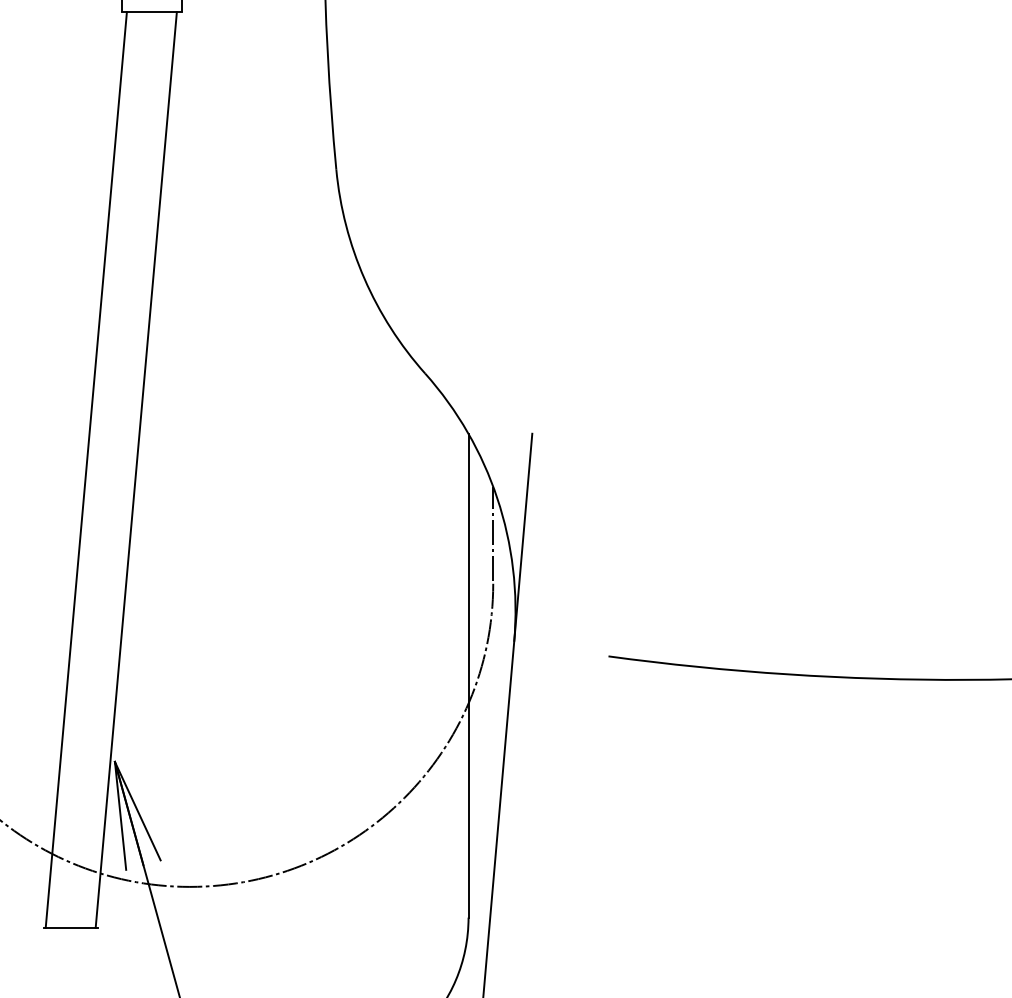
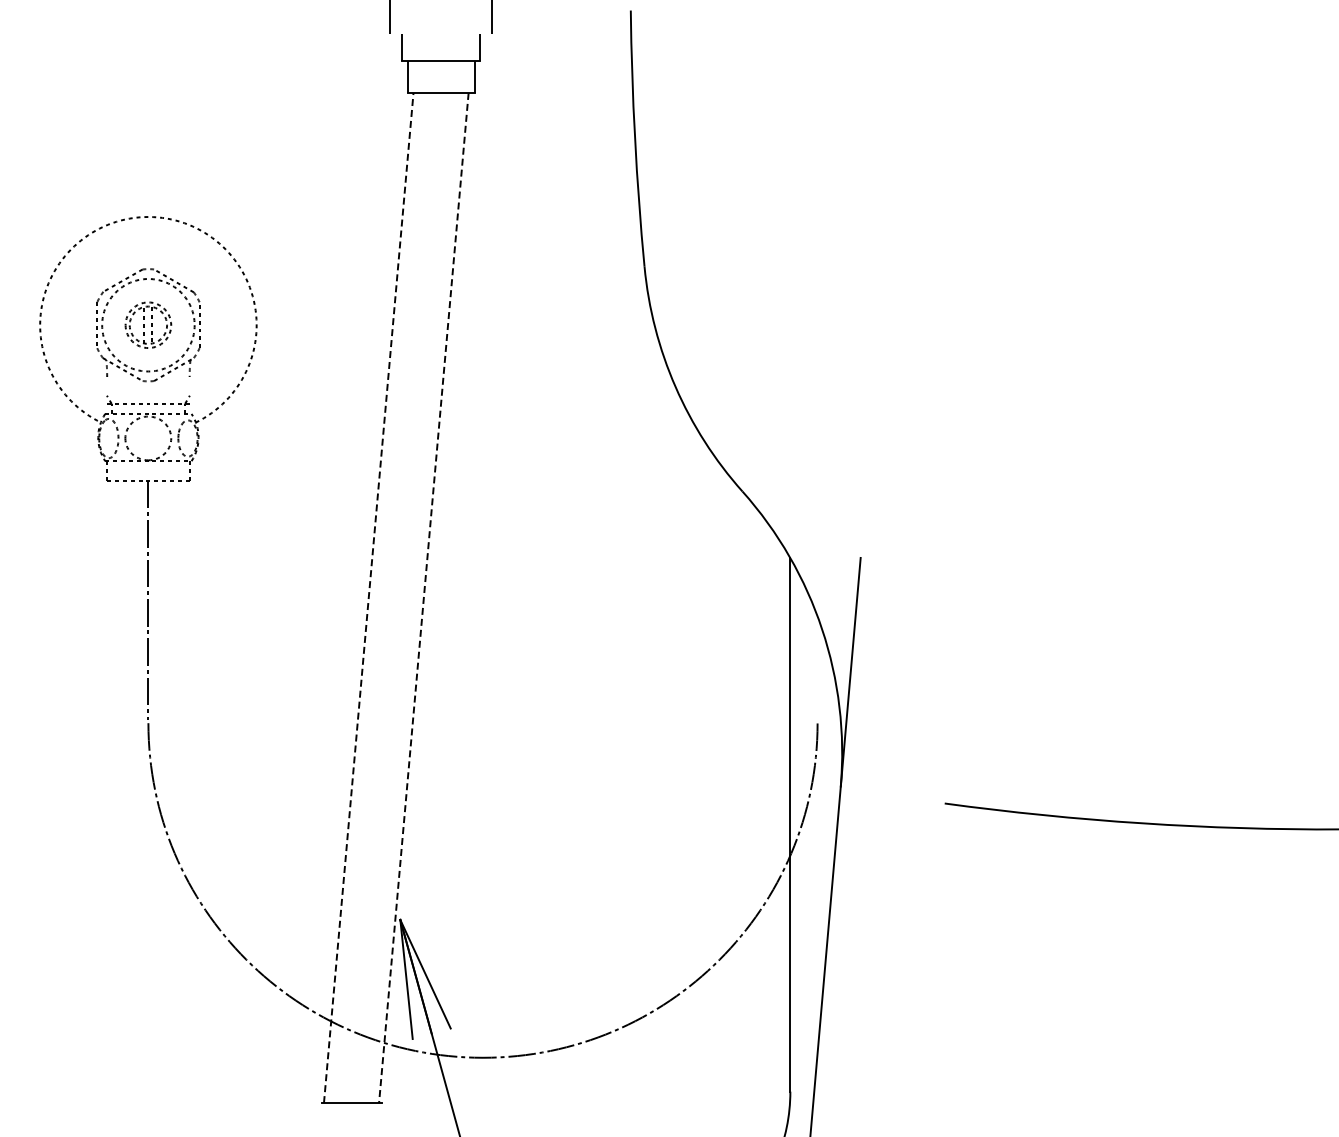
line: (86, 469) -> (368, 597), solid -> dashed
line: (135, 470) -> (423, 598), solid -> dashed
line: (493, 533) -> (817, 668), removed

